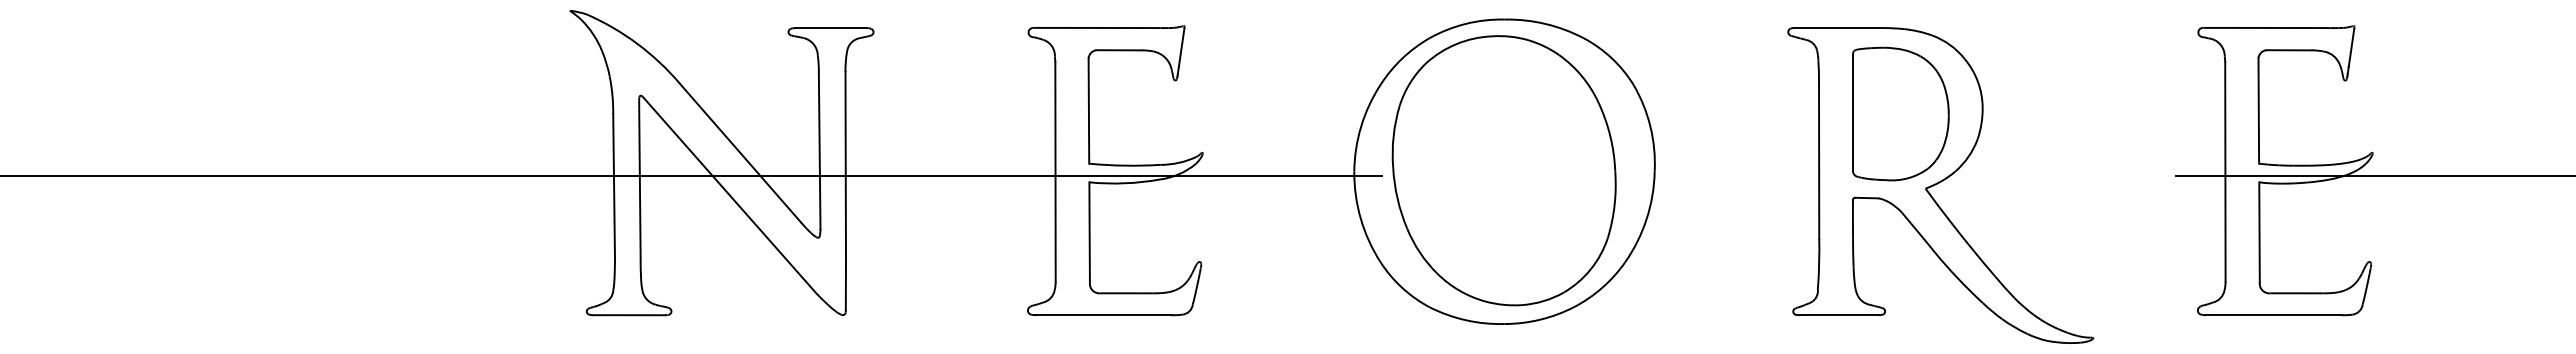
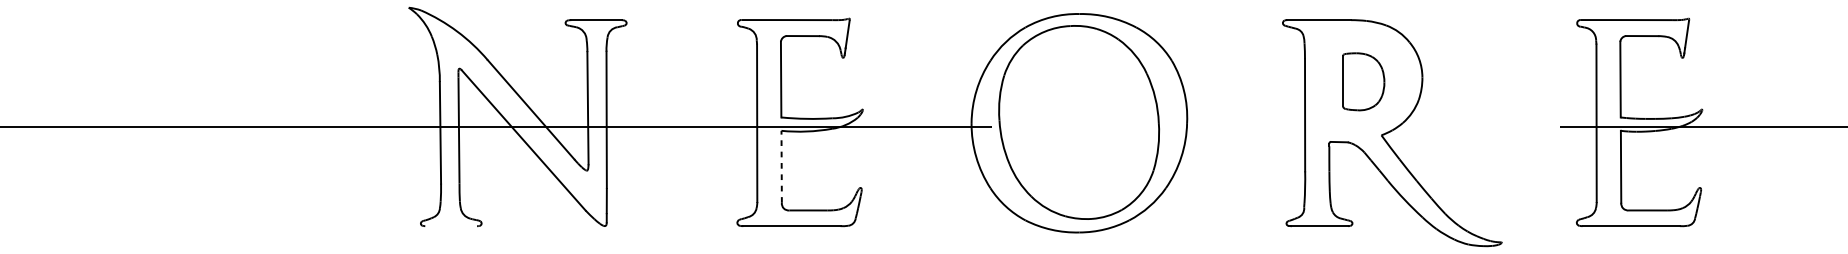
part: (1900, 113) -> (1363, 81), size x0.6
line: (1089, 231) -> (781, 166), solid -> dashed
line: (628, 315) -> (450, 226), removed

